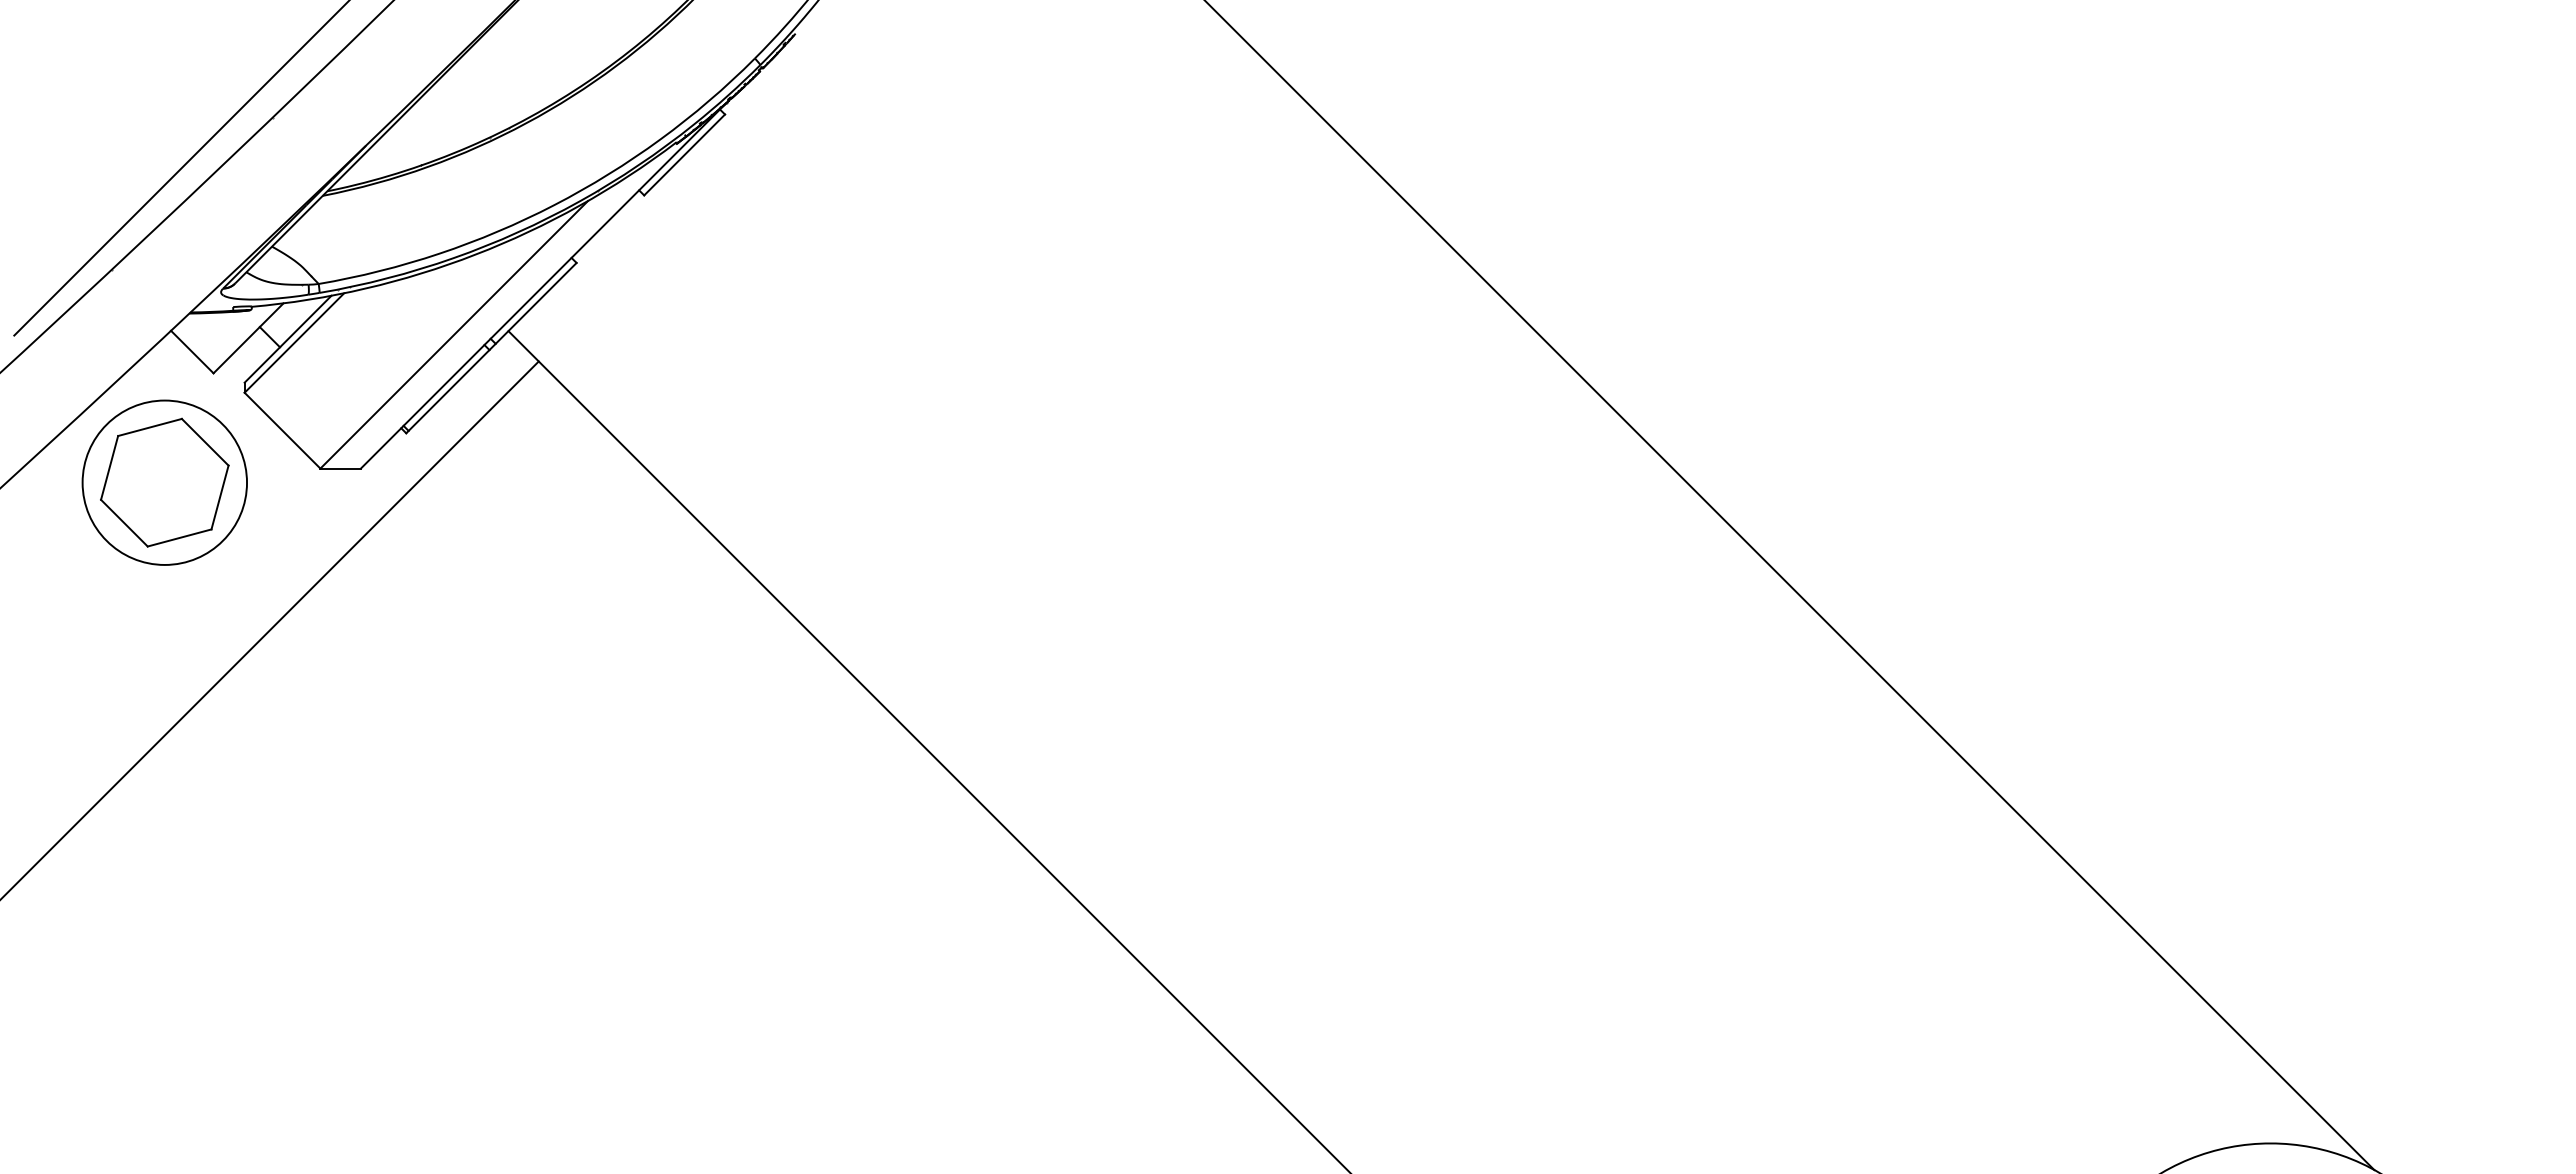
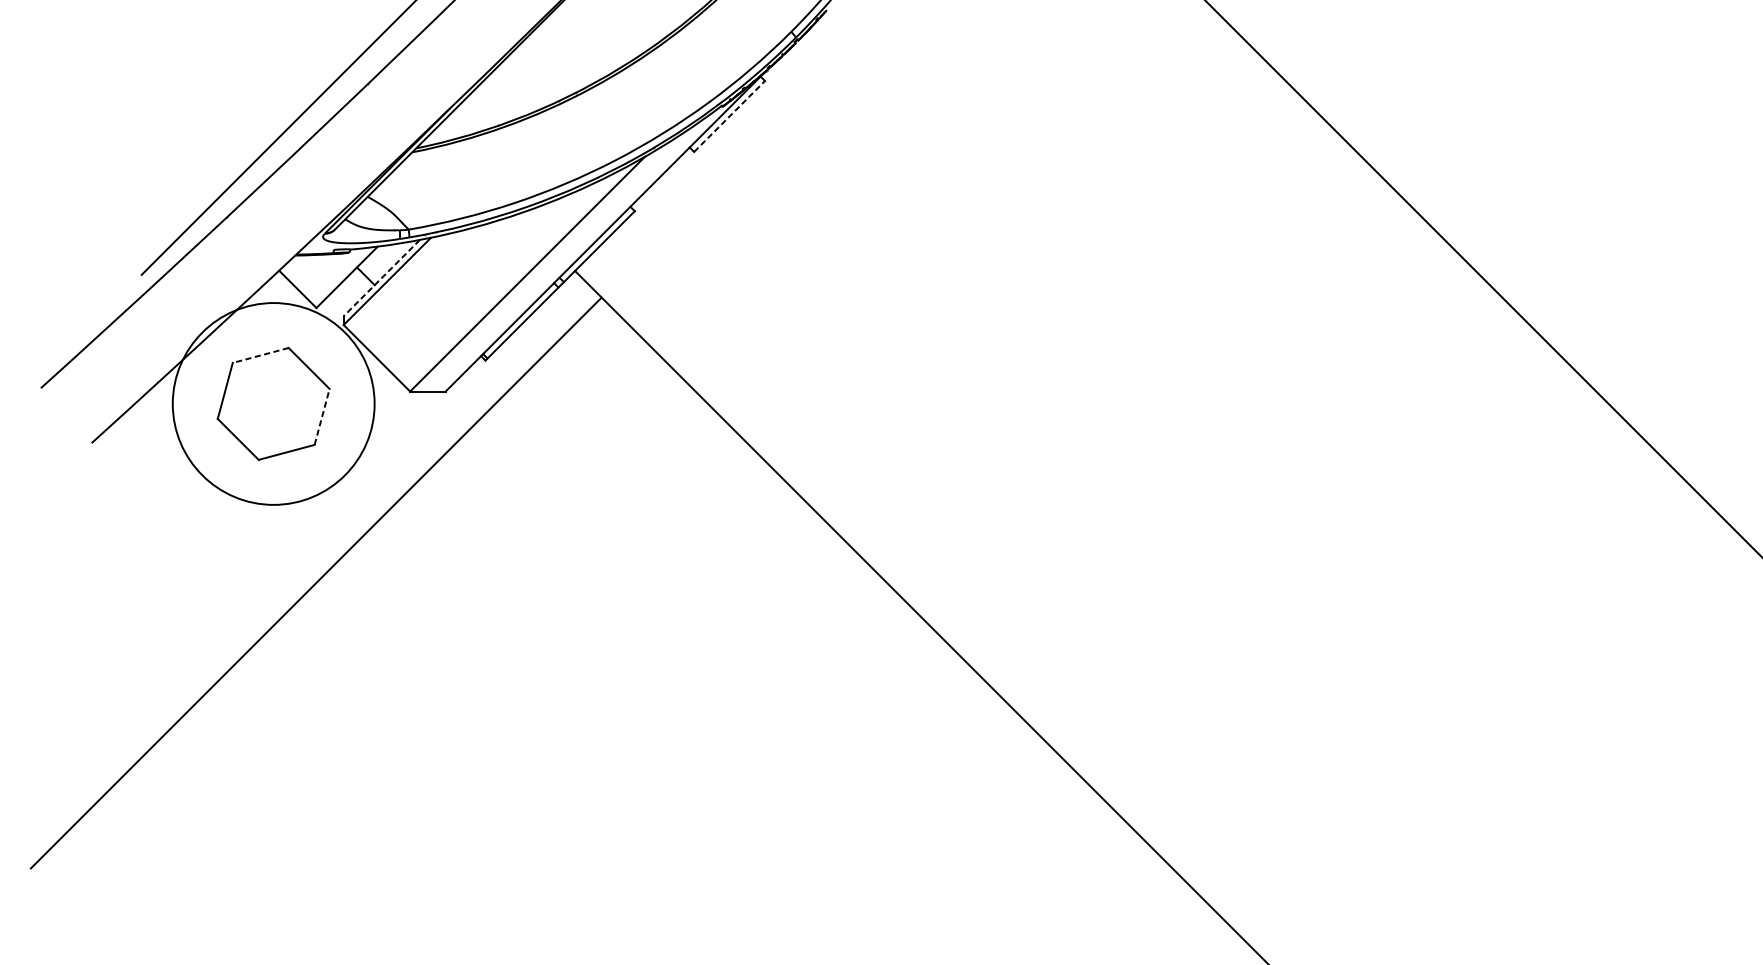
line: (684, 154) -> (729, 116), solid -> dashed
line: (287, 339) -> (381, 278), solid -> dashed
line: (149, 427) -> (260, 355), solid -> dashed
circle: (164, 482) -> (273, 403), size x1.4
line: (220, 497) -> (322, 416), solid -> dashed

